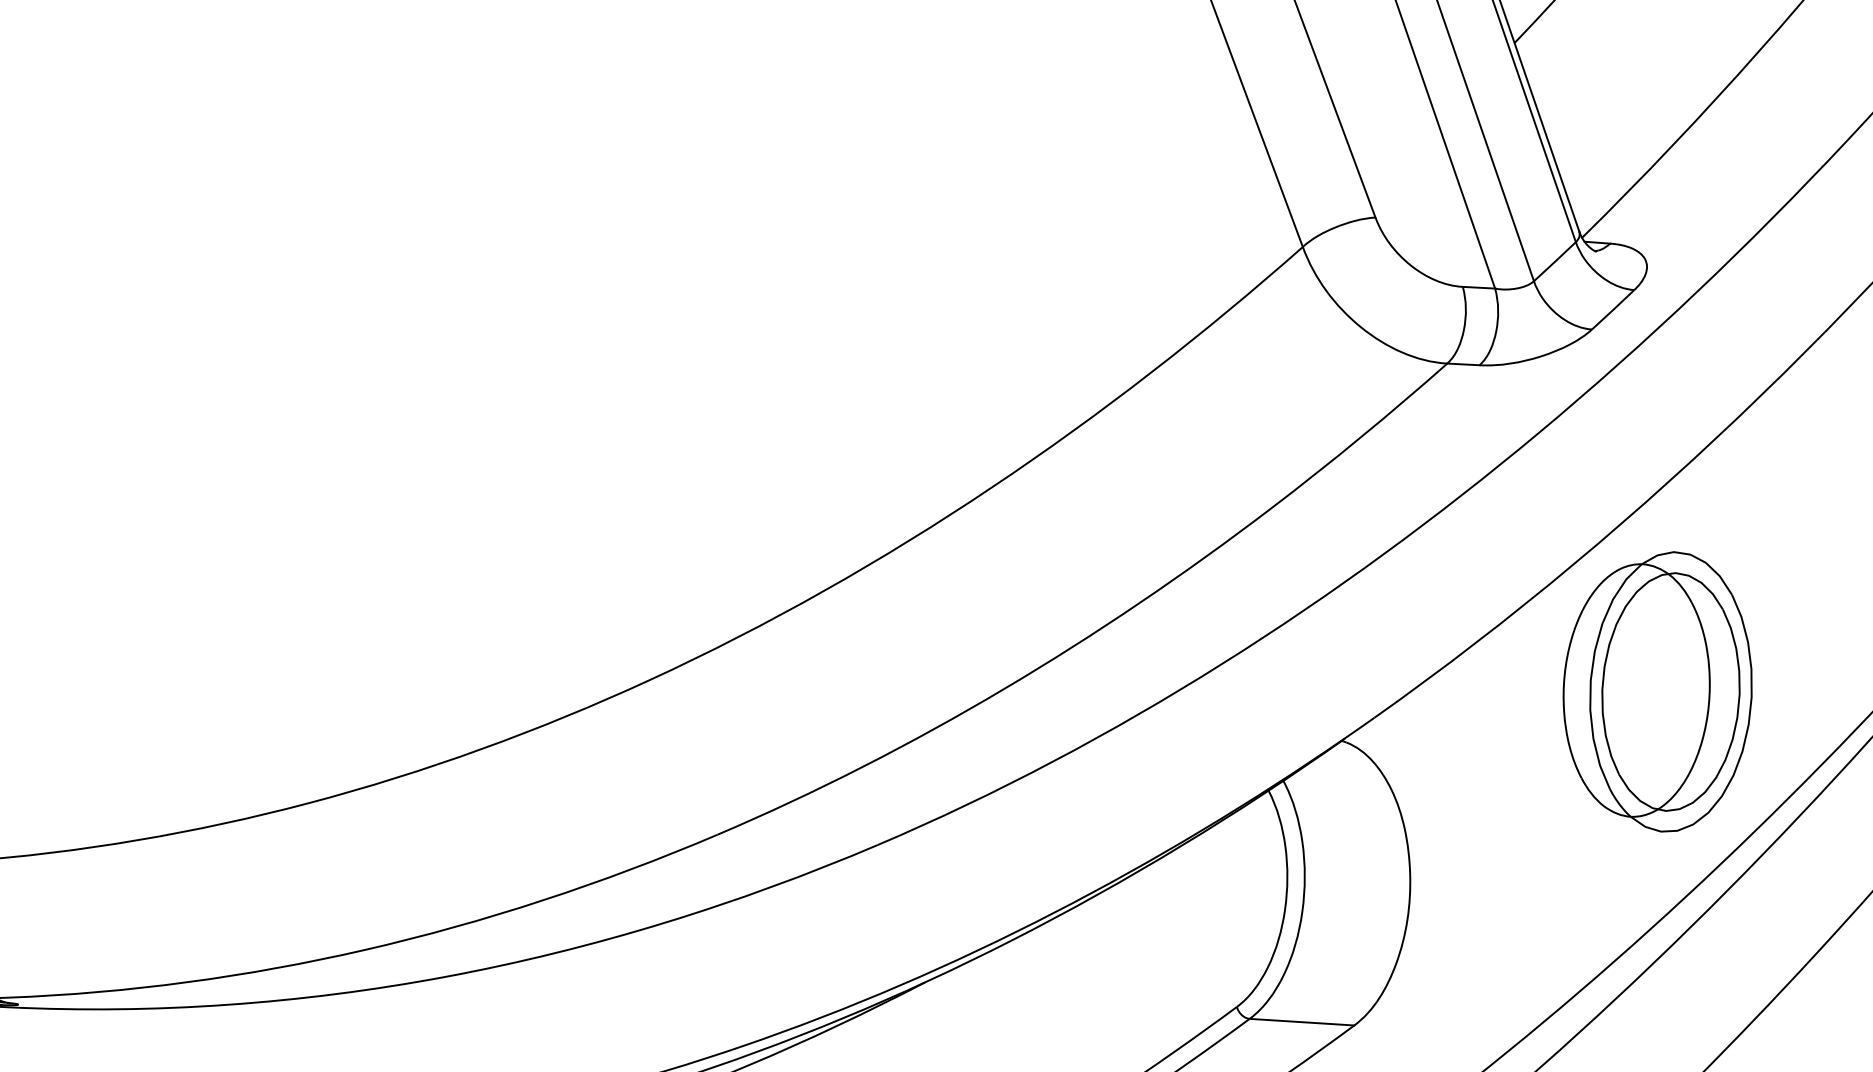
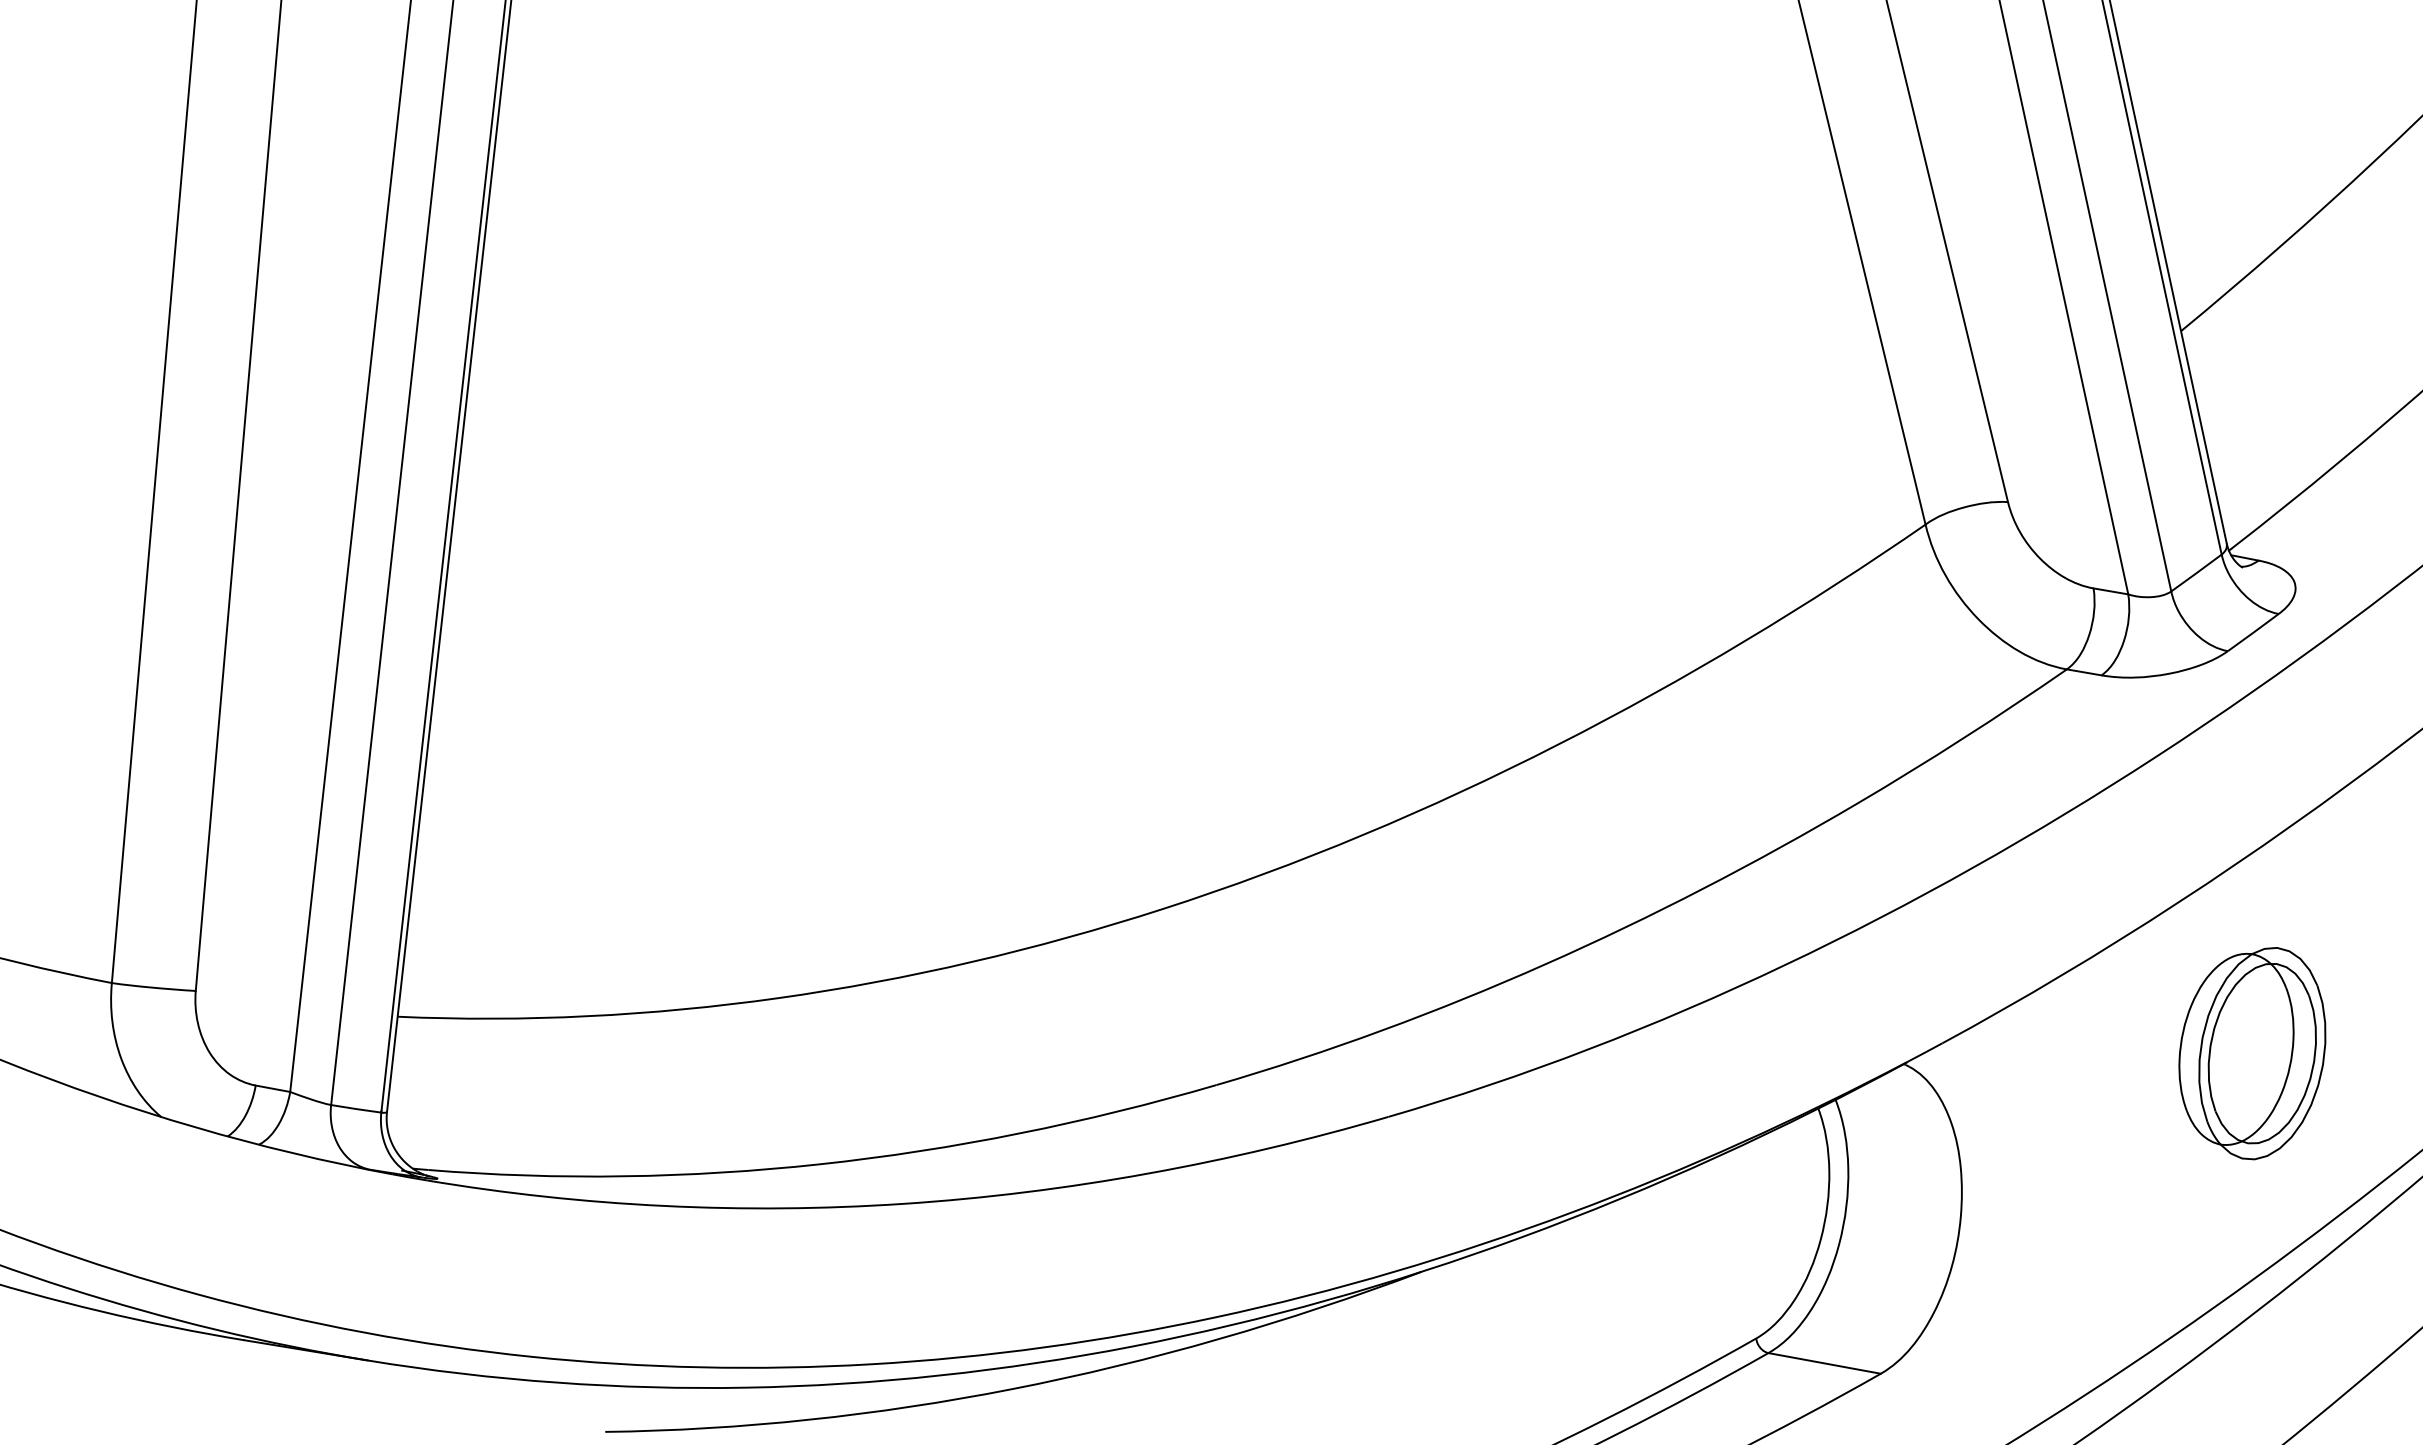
part: (1658, 693) -> (2252, 1053), size x0.7

